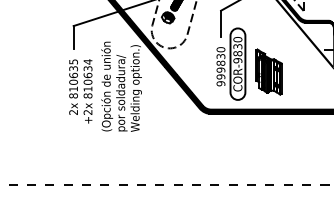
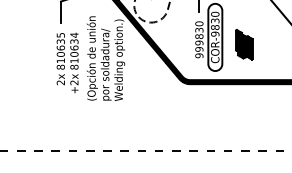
part: (268, 71) -> (244, 44), size x0.7

